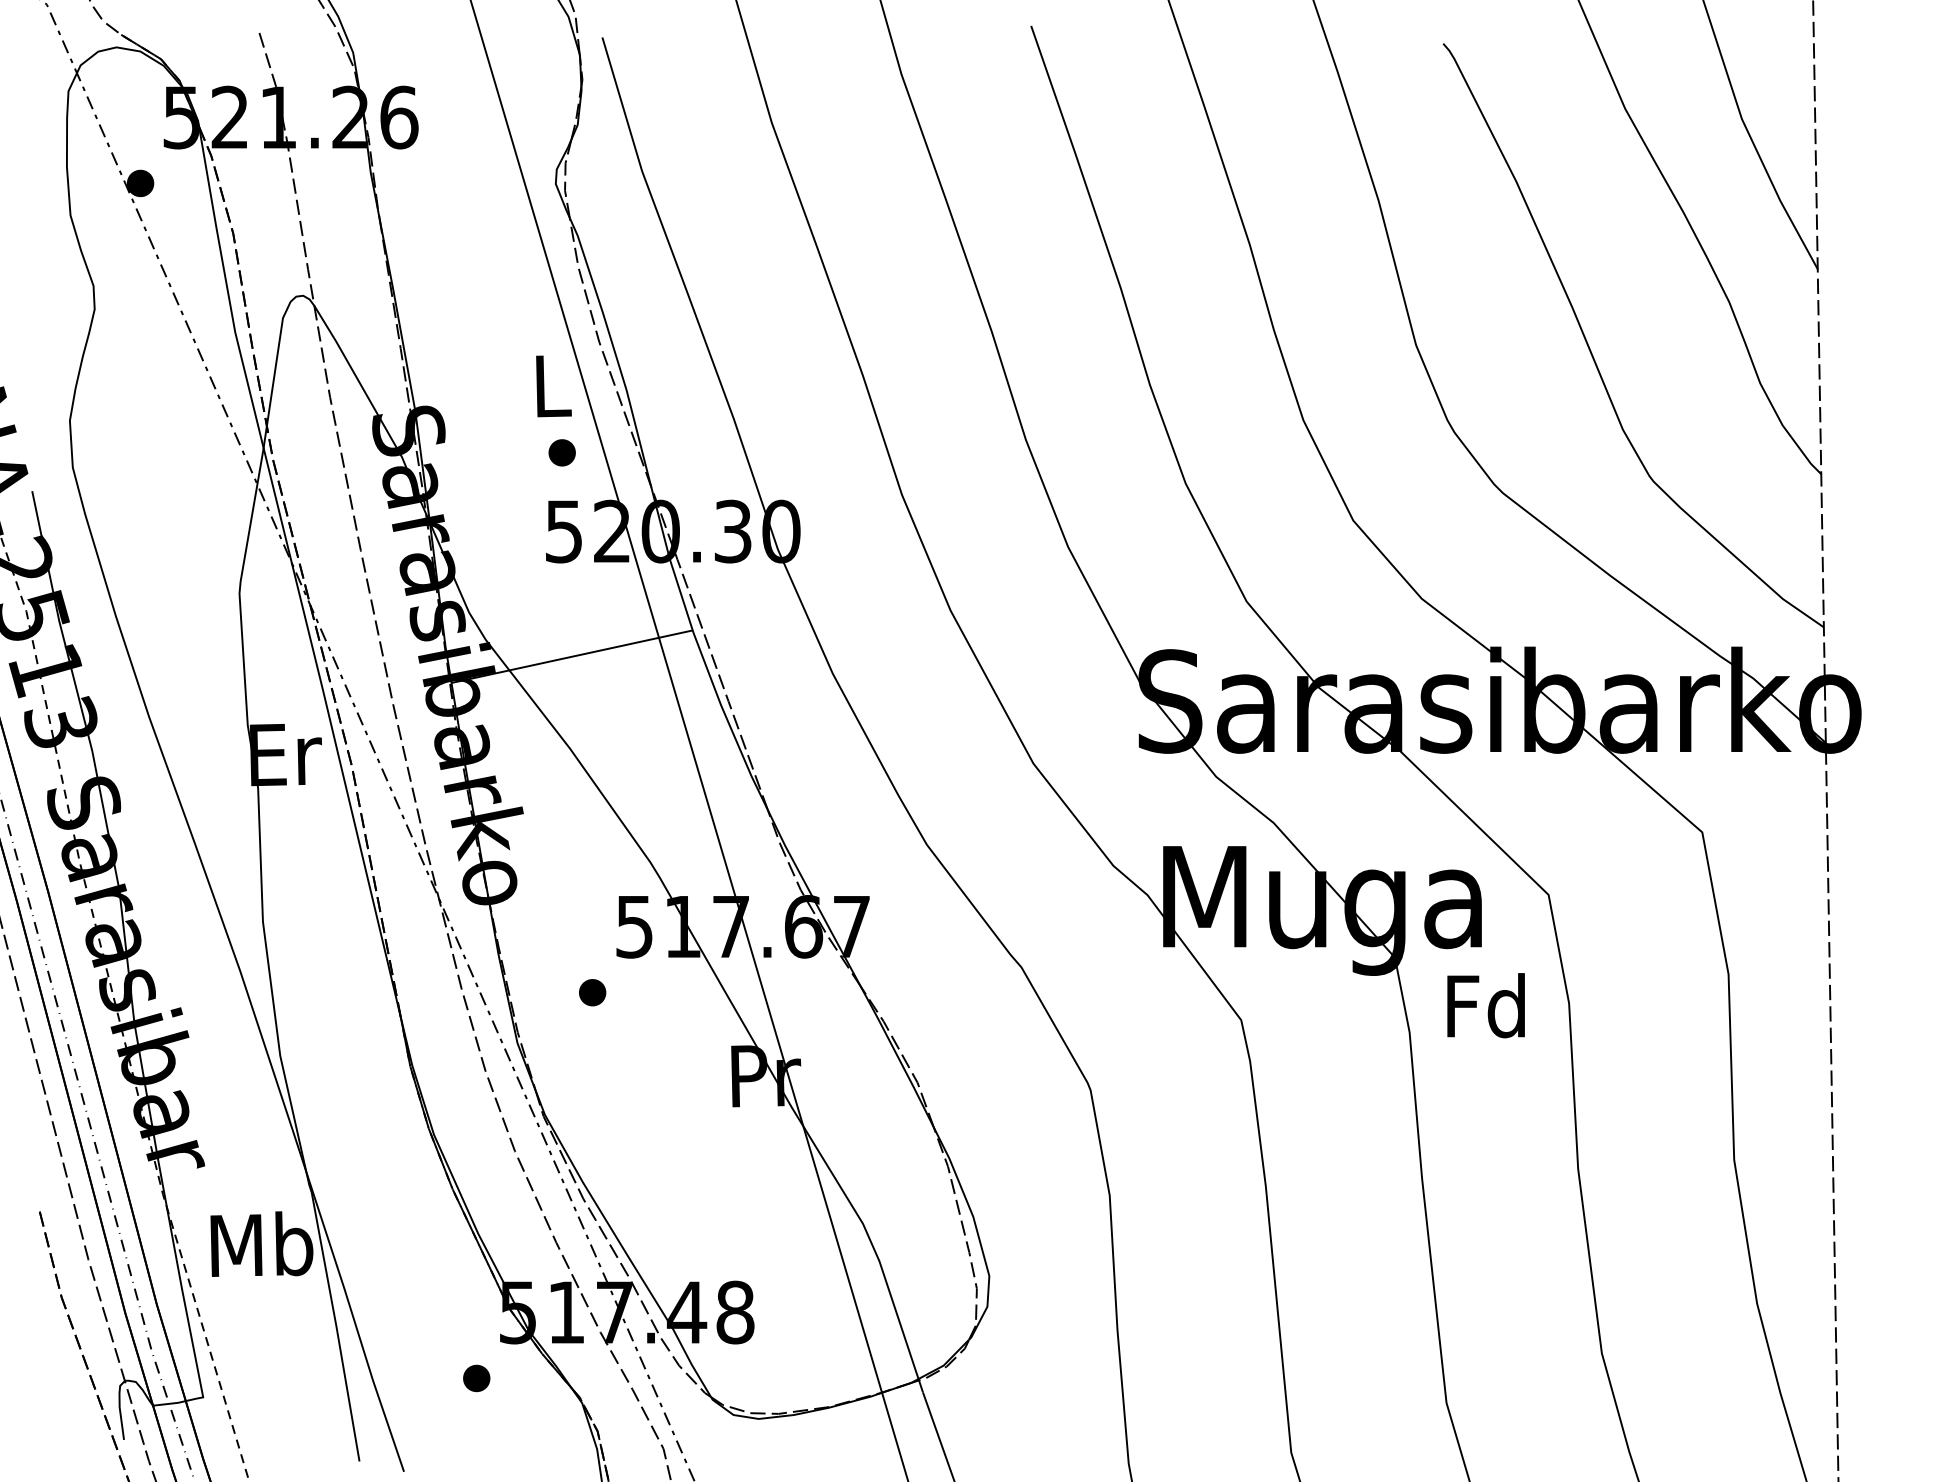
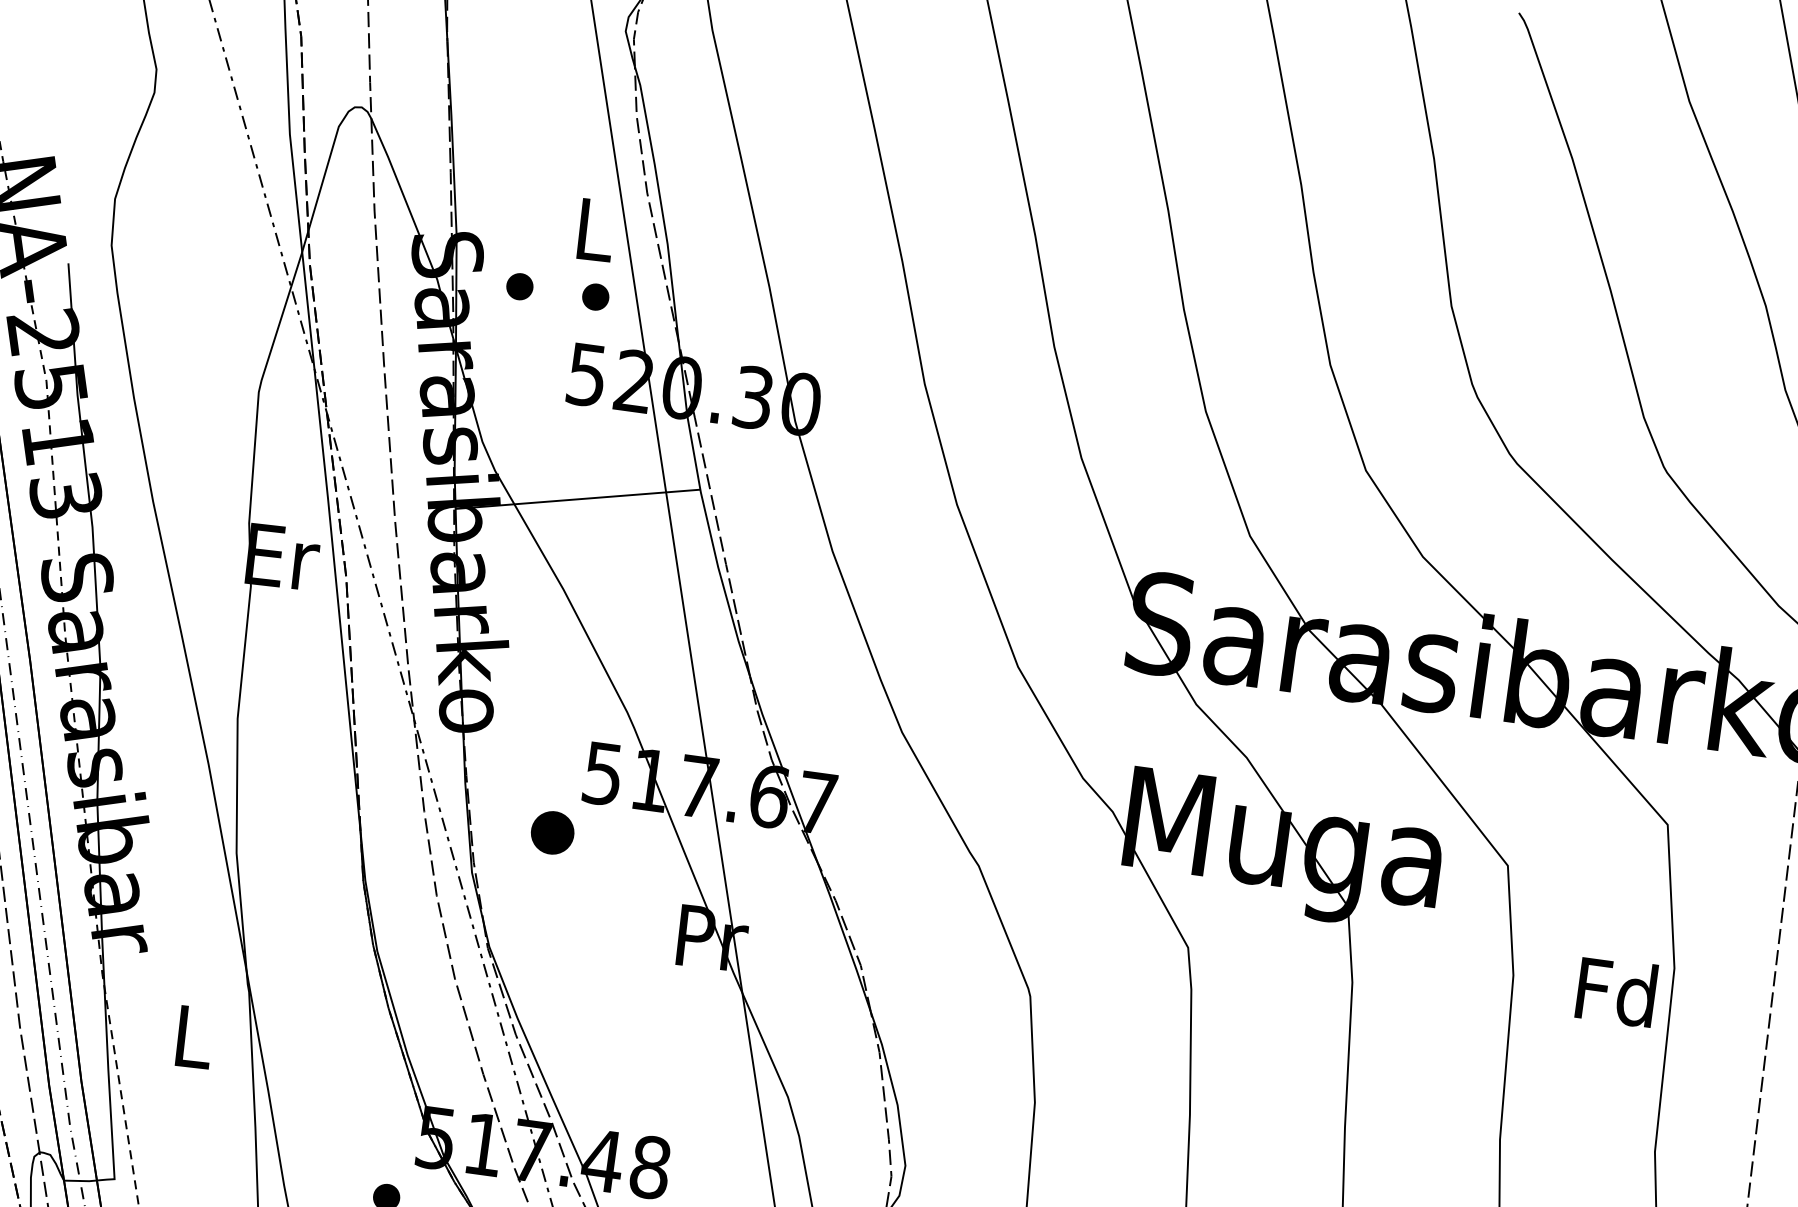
part: (484, 452) -> (519, 286), added
part: (592, 992) -> (552, 832), size x1.6
text: (1485, 1005) -> (1616, 991), moved
text: (261, 1243) -> (192, 1035), Mb -> L

